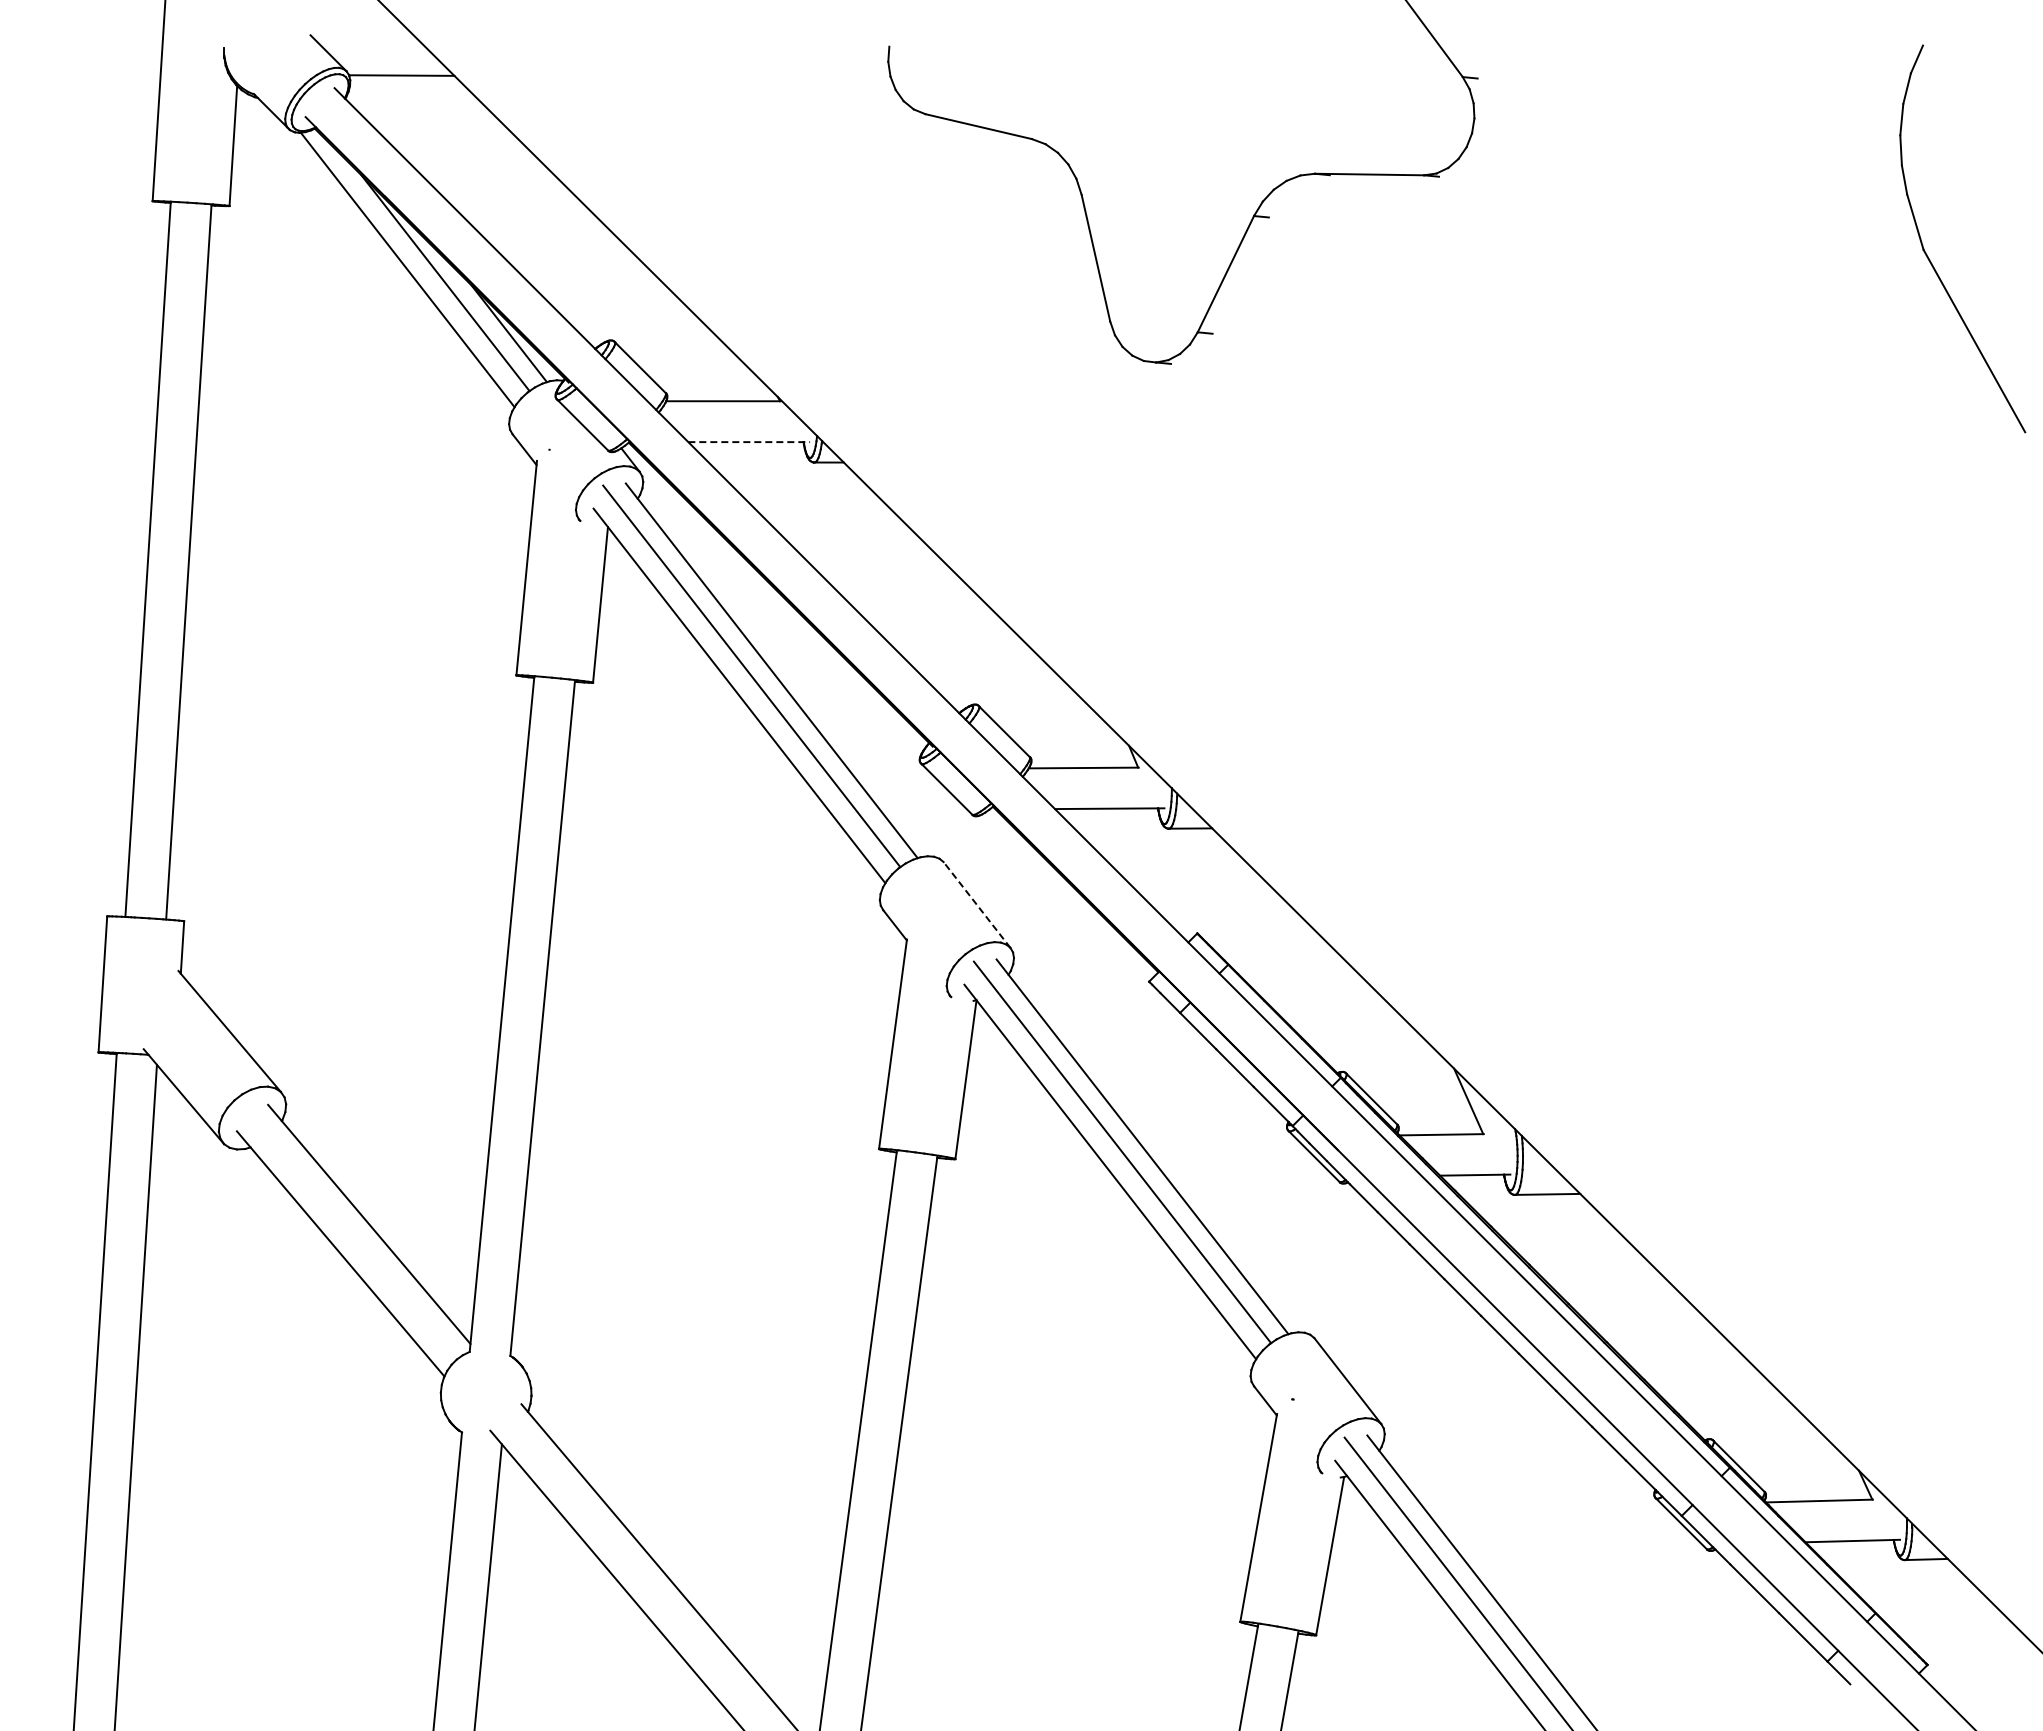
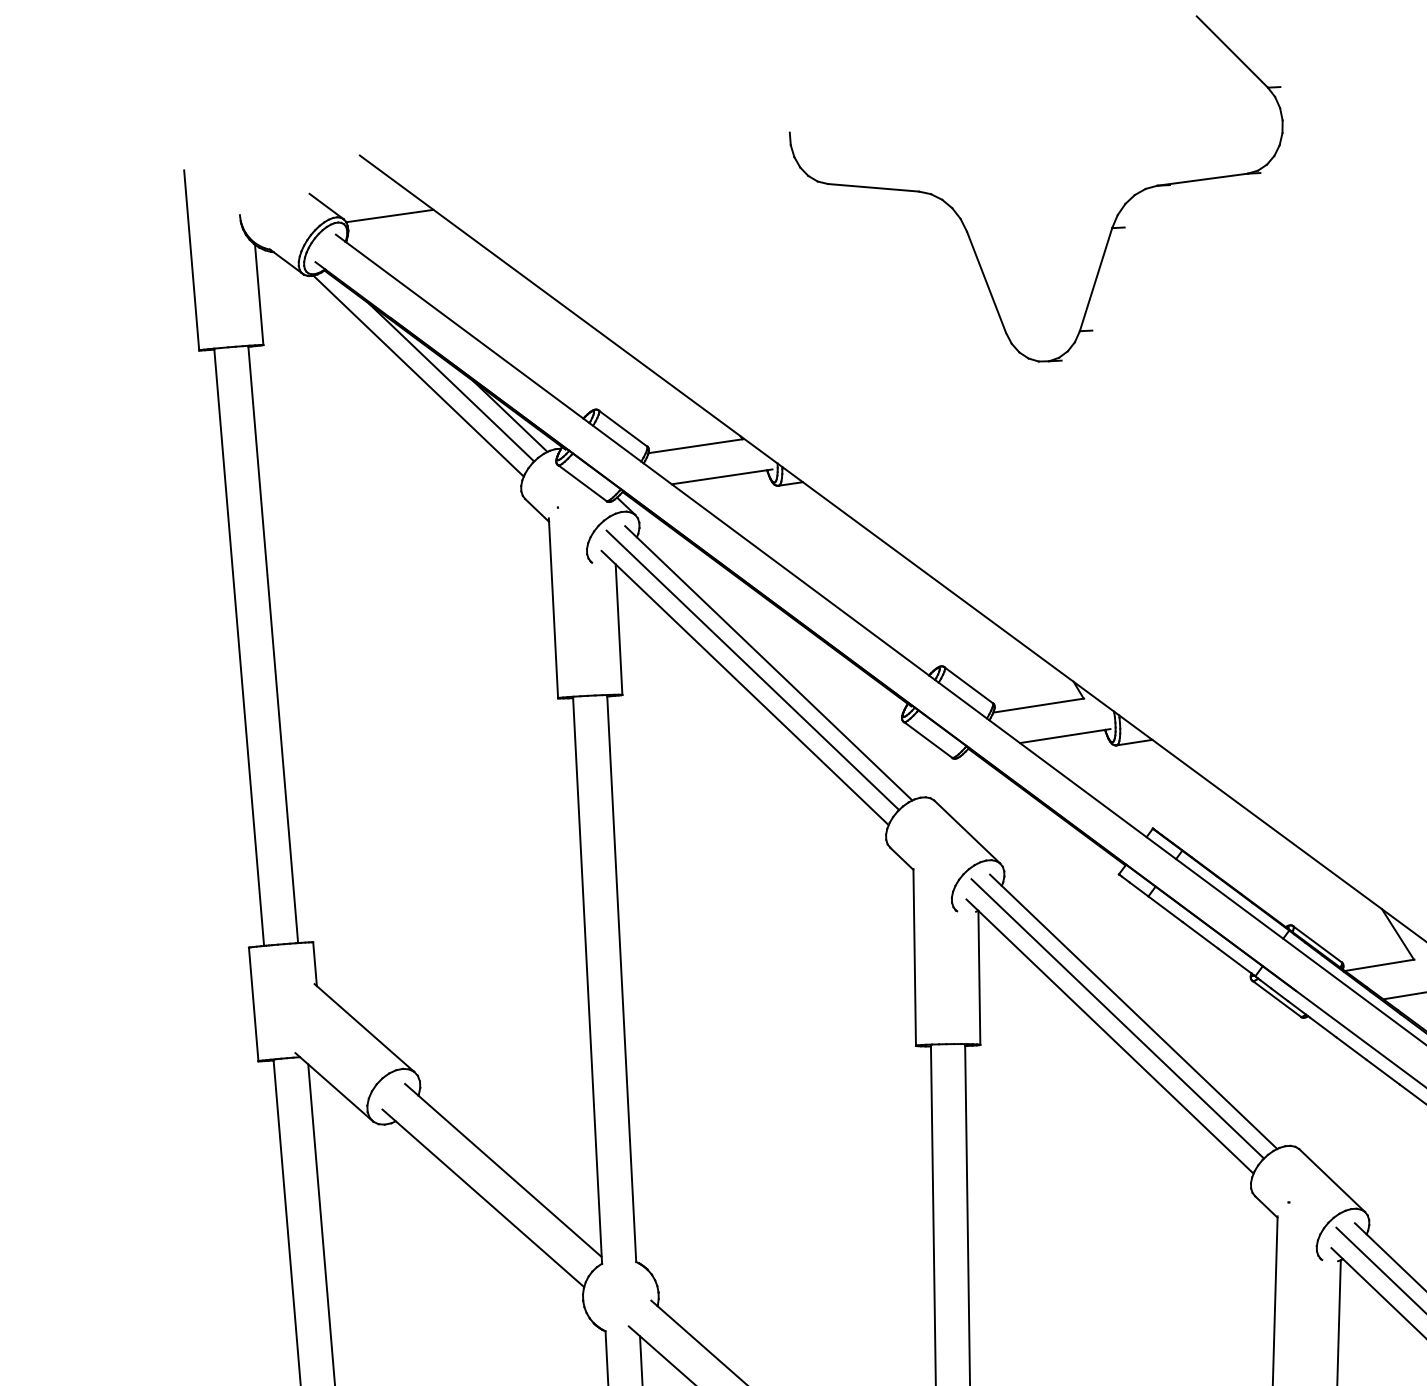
line: (749, 442) -> (722, 477), dashed -> solid
line: (976, 904) -> (966, 831), dashed -> solid

